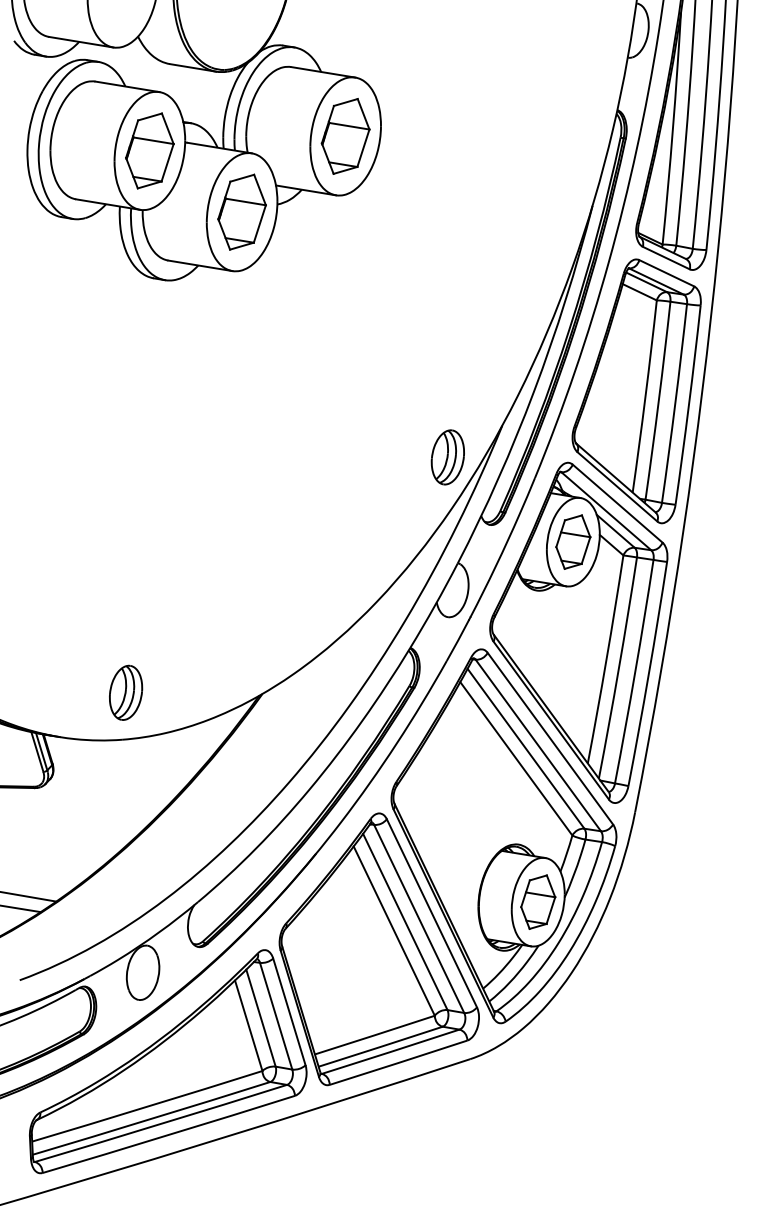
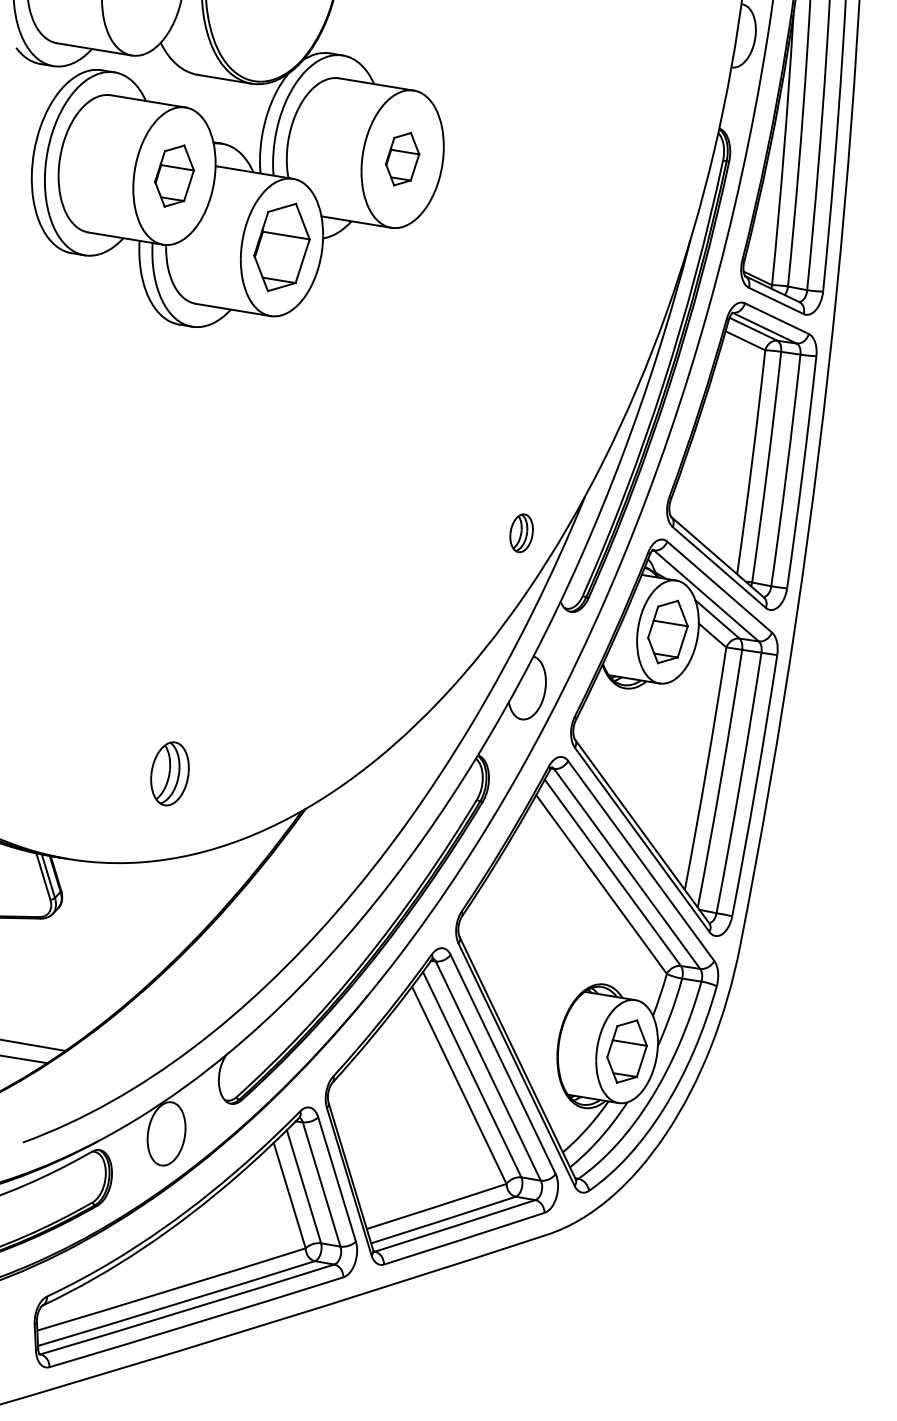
part: (345, 136) -> (402, 159), size x0.6
part: (149, 150) -> (174, 175), size x0.7
part: (447, 457) -> (521, 533), size x0.6
part: (126, 692) -> (170, 773), moved

